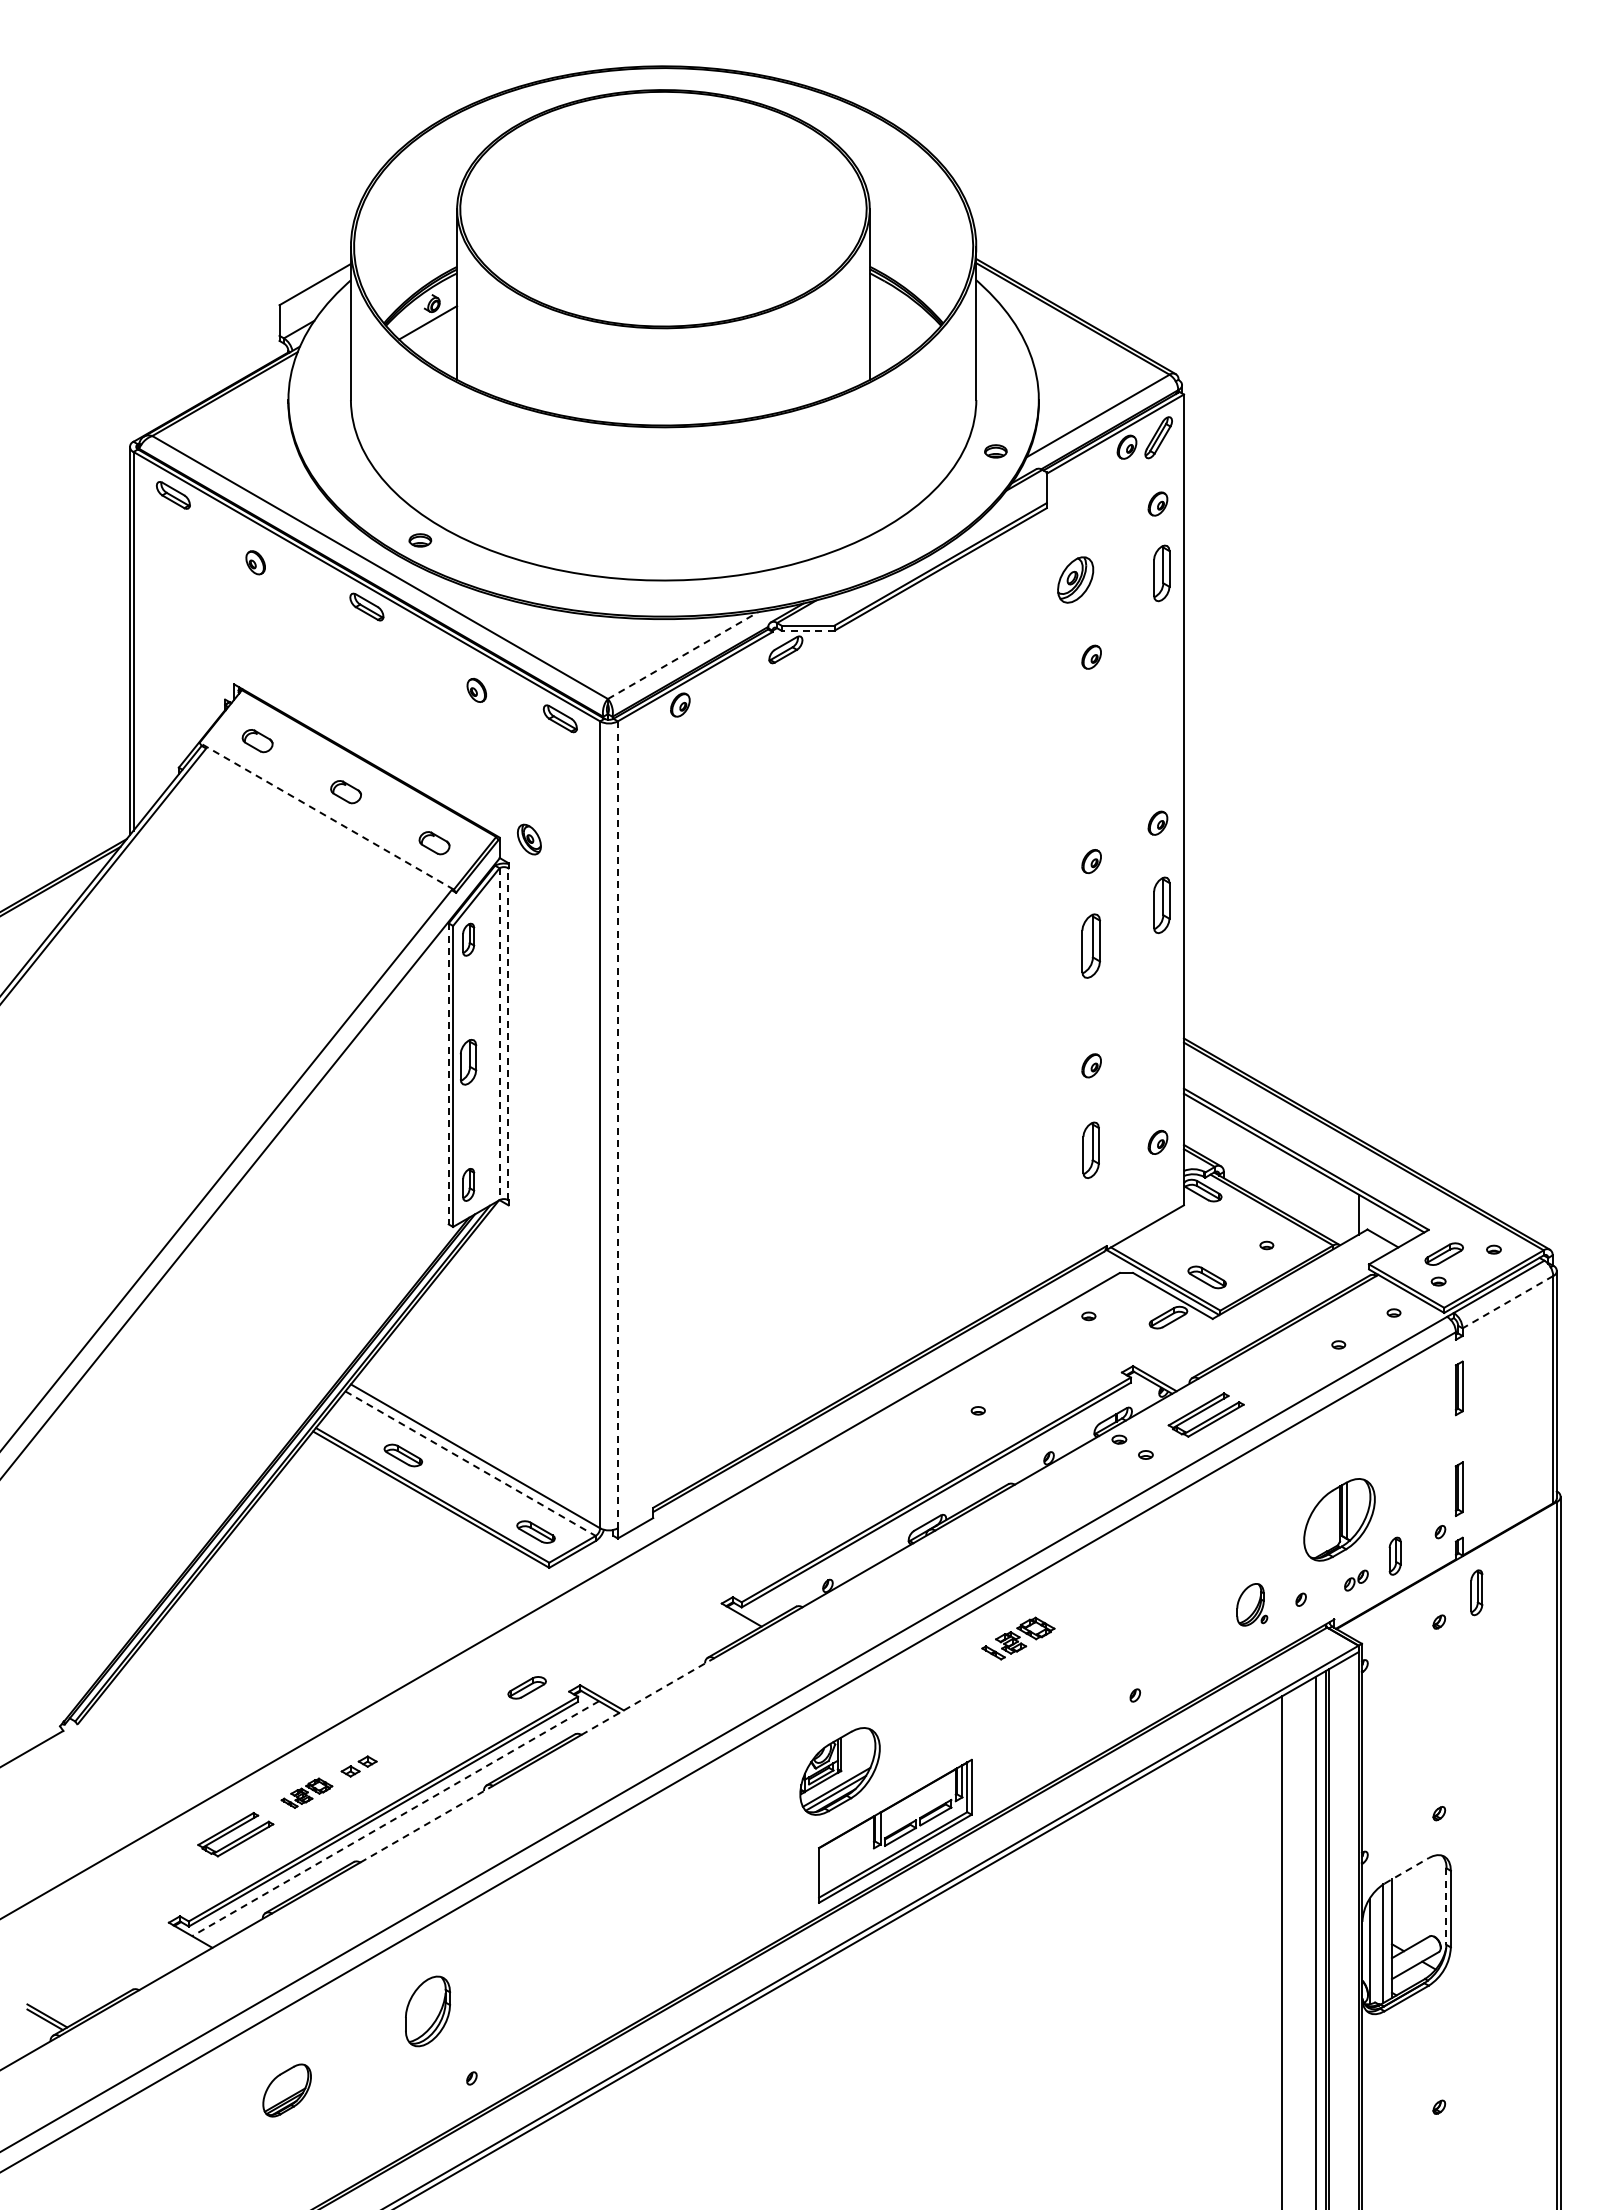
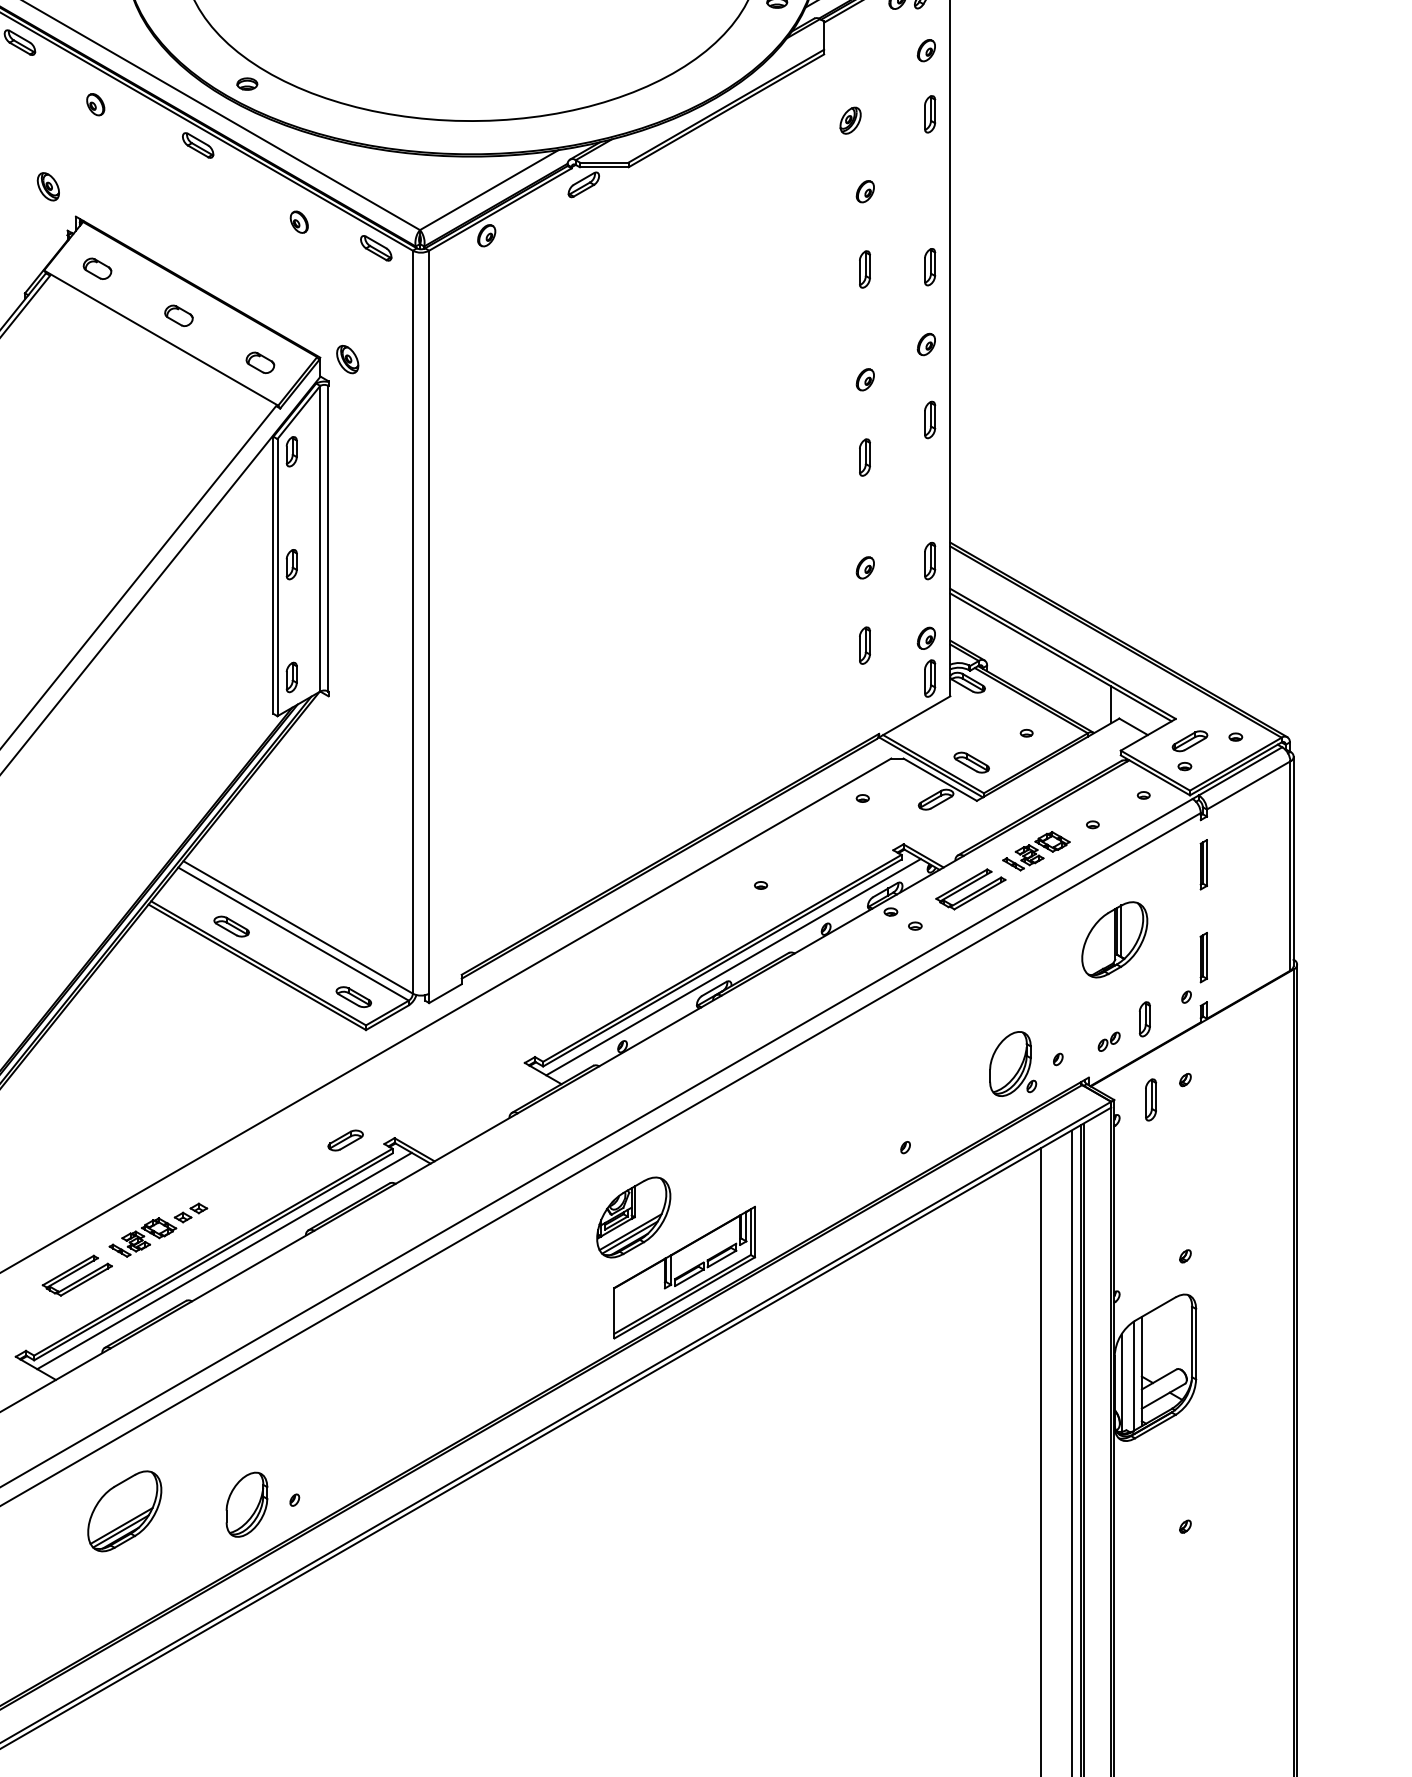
part: (1161, 572) -> (929, 113), size x0.71
part: (1075, 580) -> (850, 121), size x0.62
line: (808, 630) -> (604, 167), dashed -> solid
part: (203, 651) -> (47, 186), added
line: (683, 655) -> (489, 190), dashed -> solid
part: (1161, 738) -> (929, 266), added
part: (1090, 741) -> (864, 269), added
line: (326, 816) -> (160, 338), dashed -> solid
part: (1161, 904) -> (929, 419), size x0.71
part: (1090, 945) -> (864, 457), size x0.62
line: (499, 1034) -> (320, 539), dashed -> solid
line: (508, 1034) -> (328, 539), dashed -> solid
part: (1161, 1058) -> (929, 561), added
part: (468, 1062) -> (291, 564), size x0.71
line: (448, 1073) -> (273, 574), dashed -> solid
line: (617, 1125) -> (428, 622), dashed -> solid
part: (1090, 1150) -> (864, 645), size x0.71
part: (1161, 1185) -> (929, 678), added
line: (1507, 1302) -> (1248, 785), dashed -> solid
line: (470, 1463) -> (293, 933), dashed -> solid
line: (948, 1499) -> (733, 967), added
part: (1339, 1519) -> (1114, 939), moved
part: (1476, 1592) -> (1150, 1099), moved
part: (1252, 1604) -> (1013, 1063), size x1.67
part: (1018, 1638) -> (1036, 851), moved
line: (647, 1696) -> (456, 1148), dashed -> solid
part: (306, 1793) -> (142, 1237), size x1.43
line: (395, 1818) -> (224, 1260), dashed -> solid
line: (426, 1824) -> (252, 1266), dashed -> solid
line: (1406, 1870) -> (1155, 1308), dashed -> solid
line: (1446, 1907) -> (1192, 1342), dashed -> solid
part: (428, 2011) -> (247, 1504), moved
part: (286, 2090) -> (124, 1511), size x1.67

